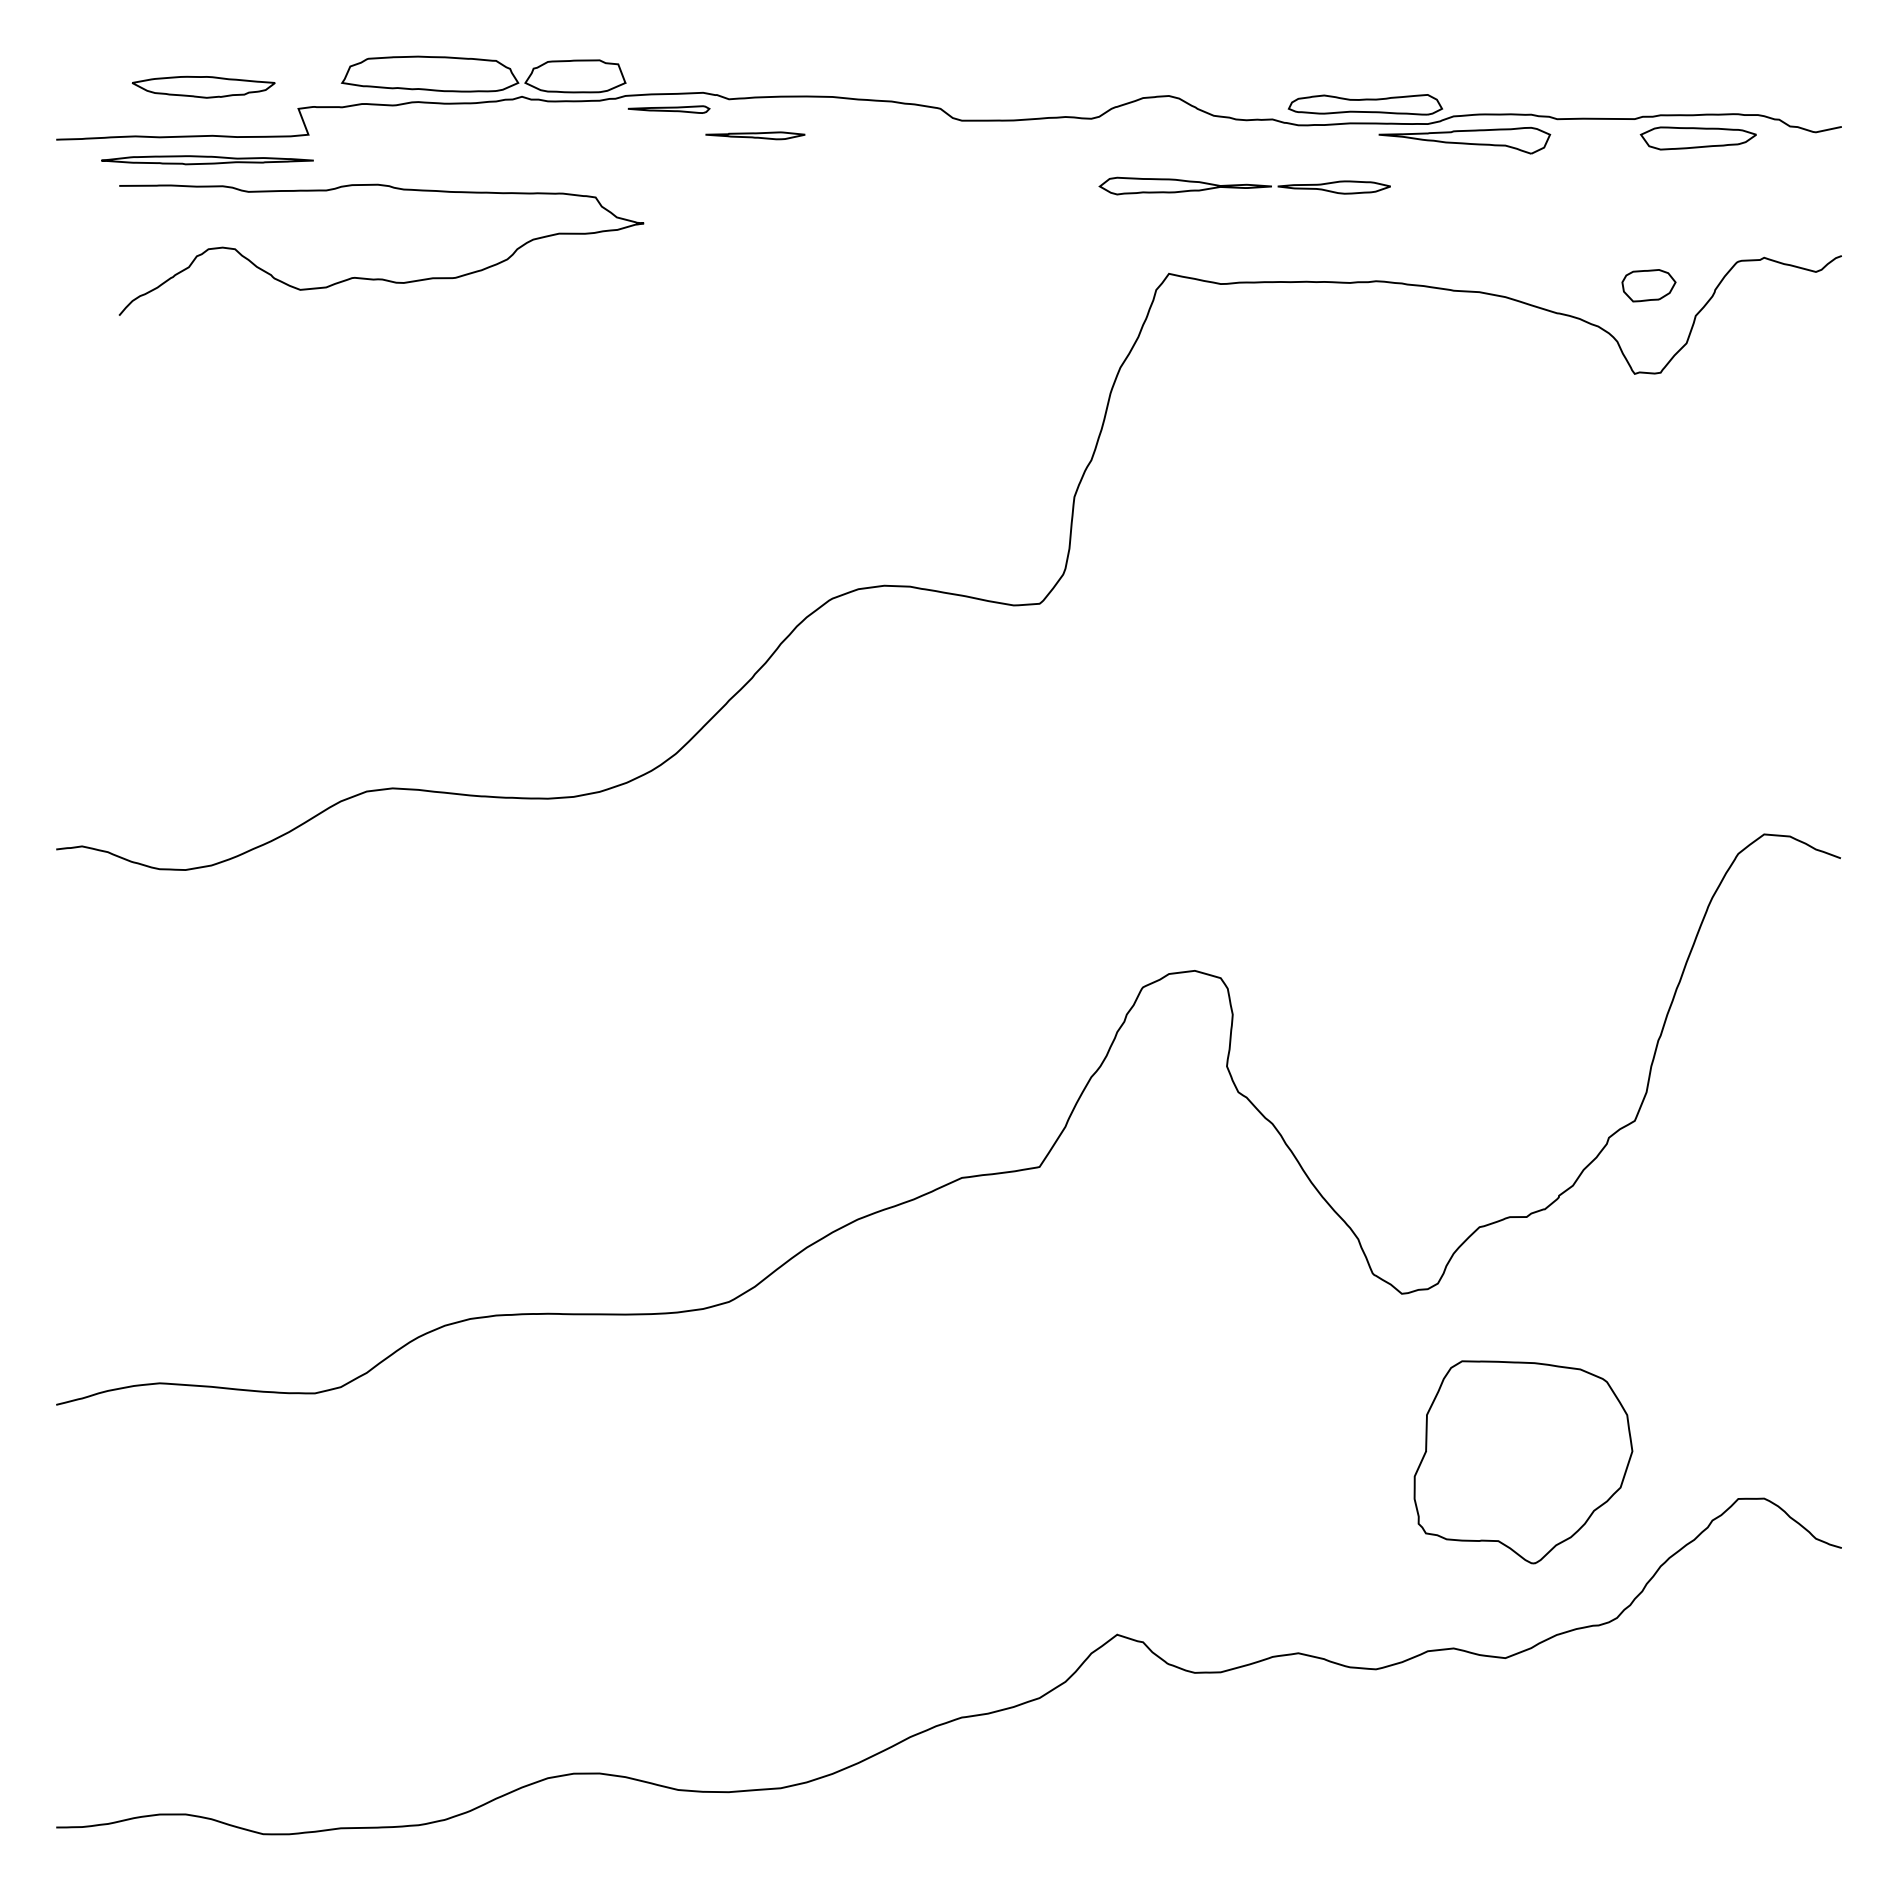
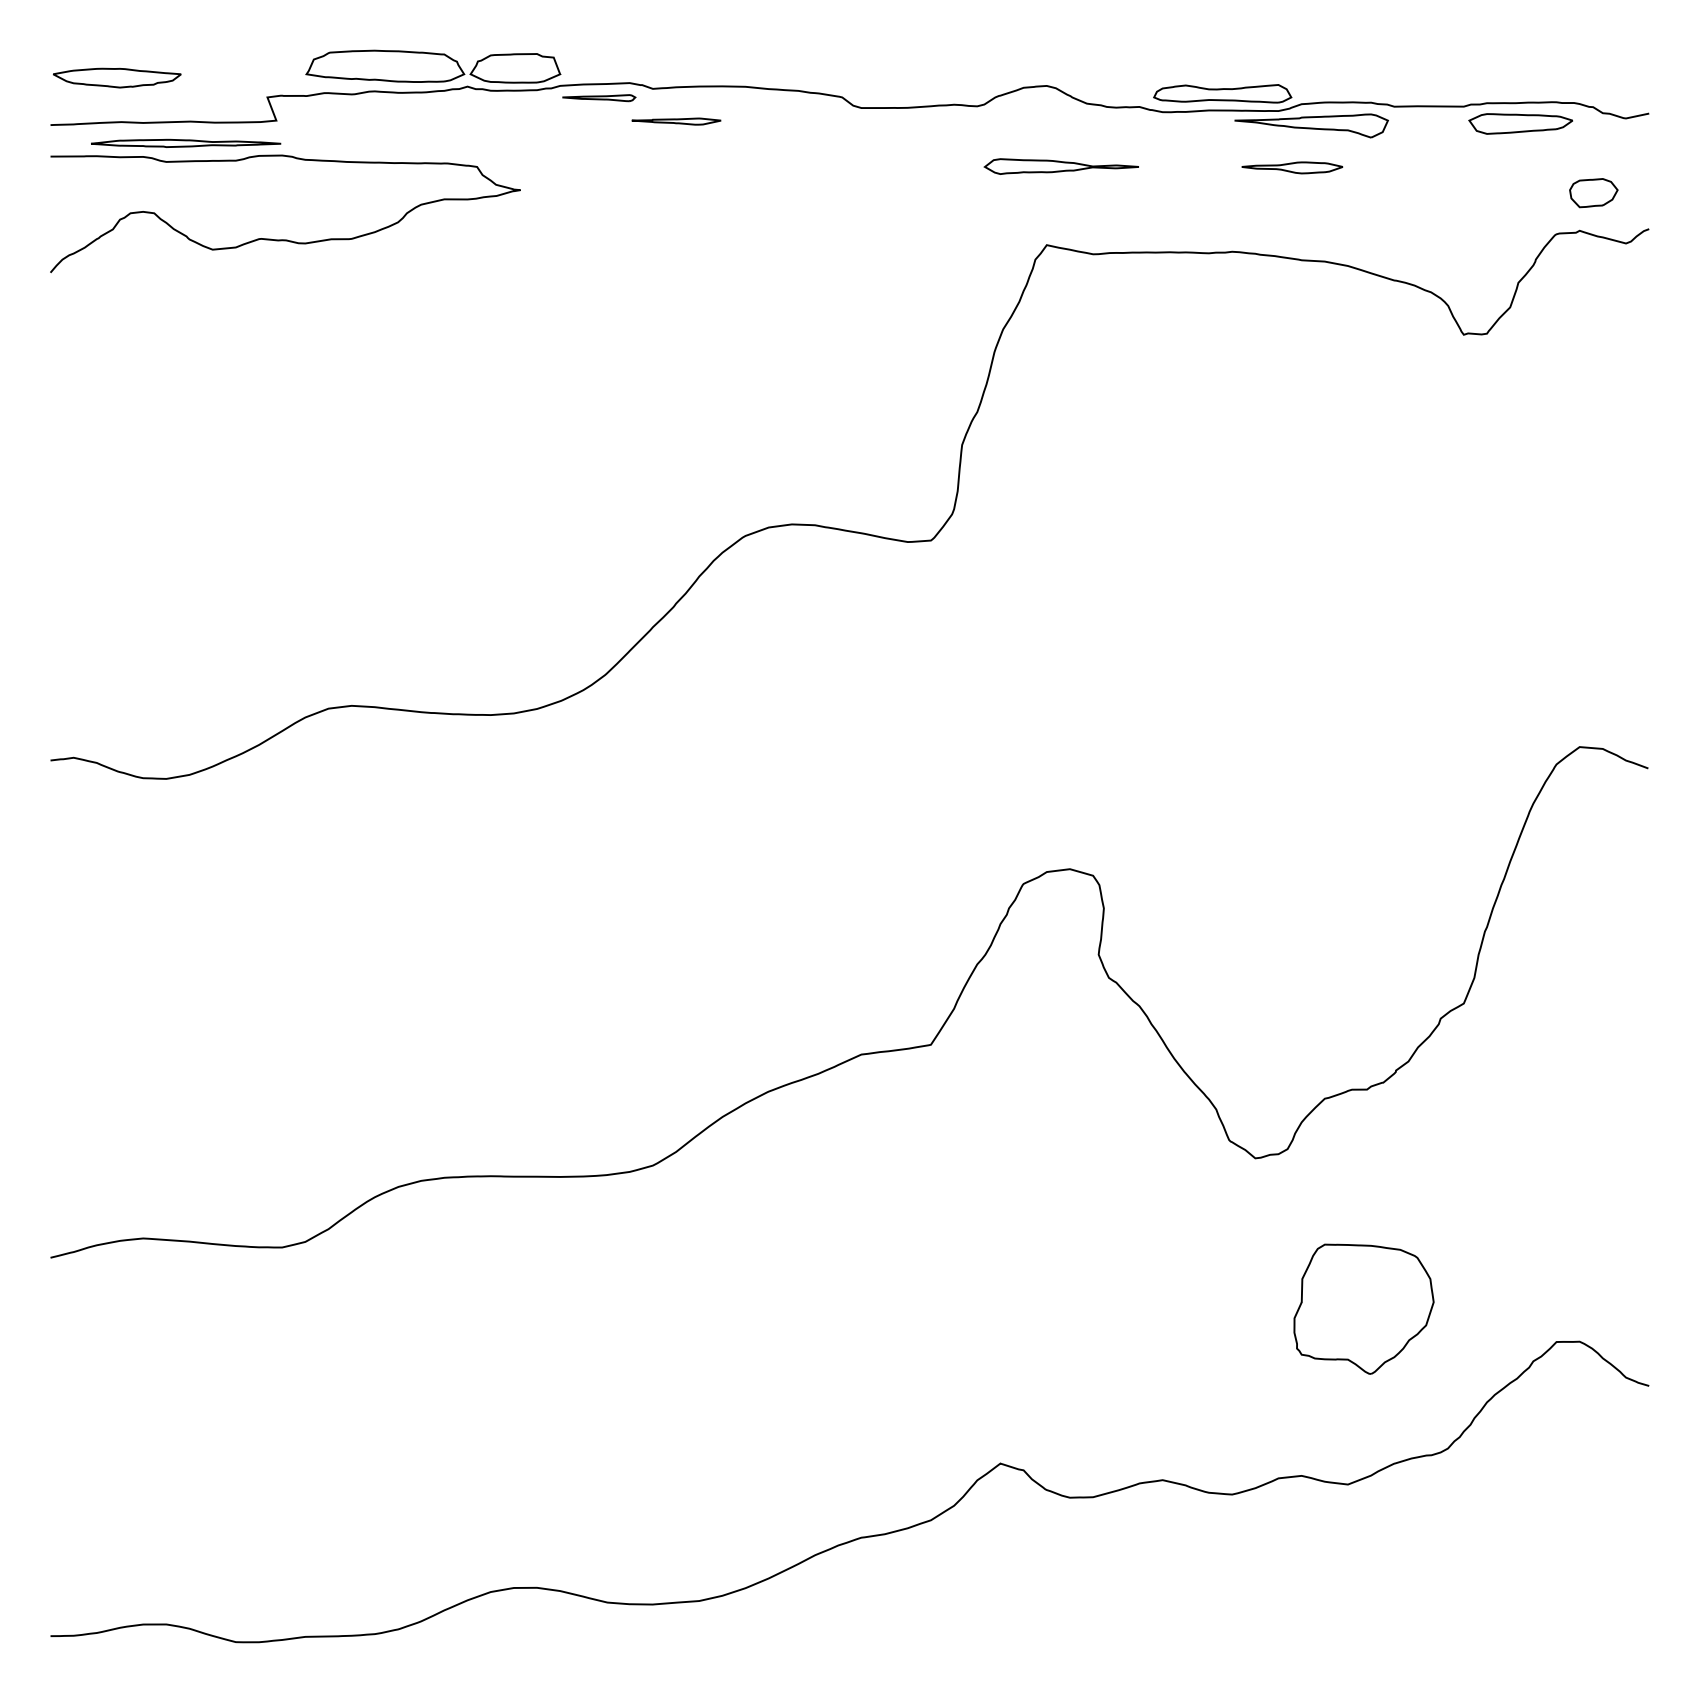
part: (203, 86) -> (117, 77), moved
part: (1333, 187) -> (1291, 167), moved
curve: (381, 278) -> (285, 239), moved
part: (1648, 285) -> (1593, 192), moved
part: (1522, 1462) -> (1363, 1309), size x0.71

